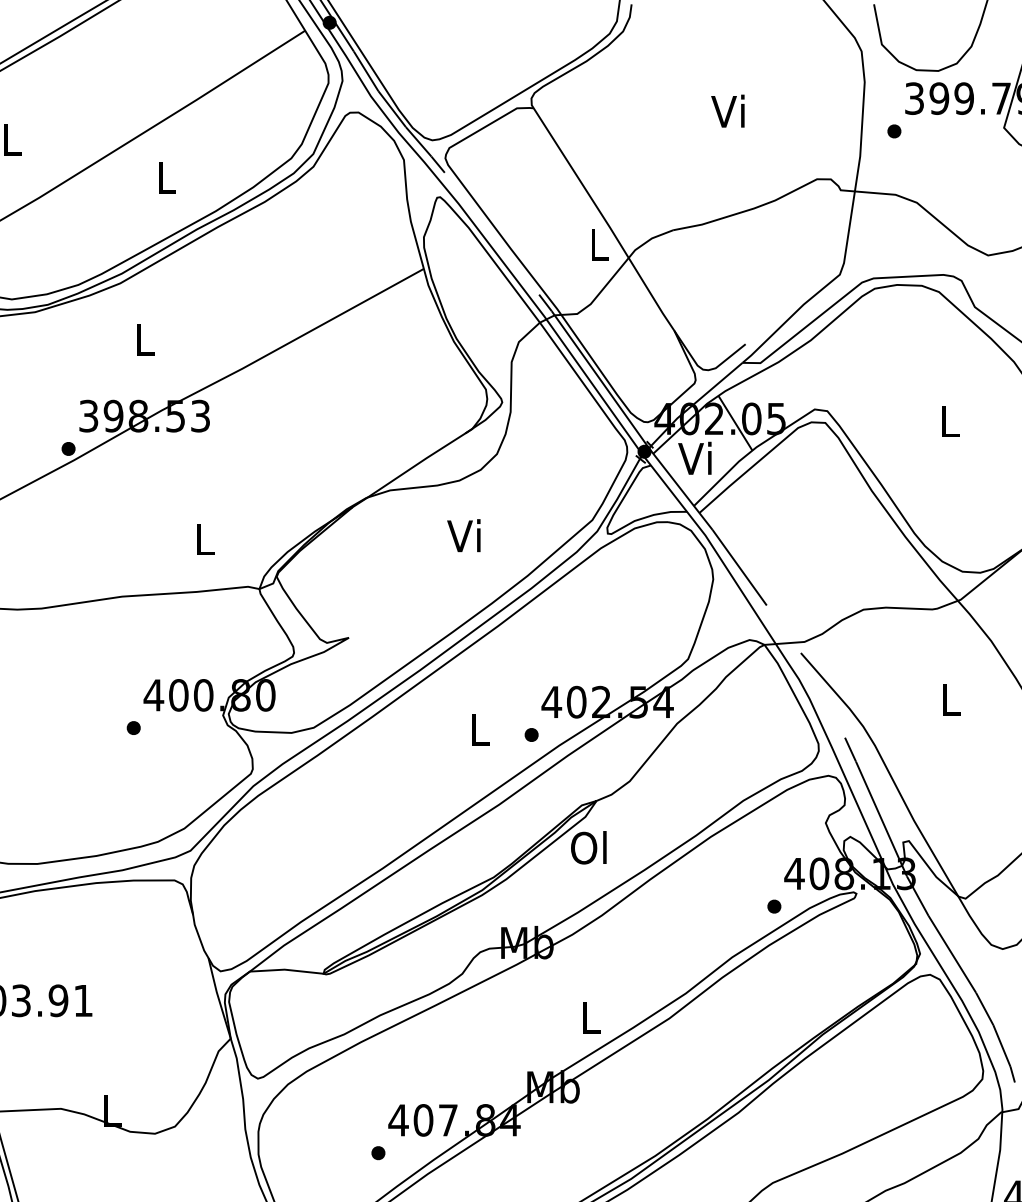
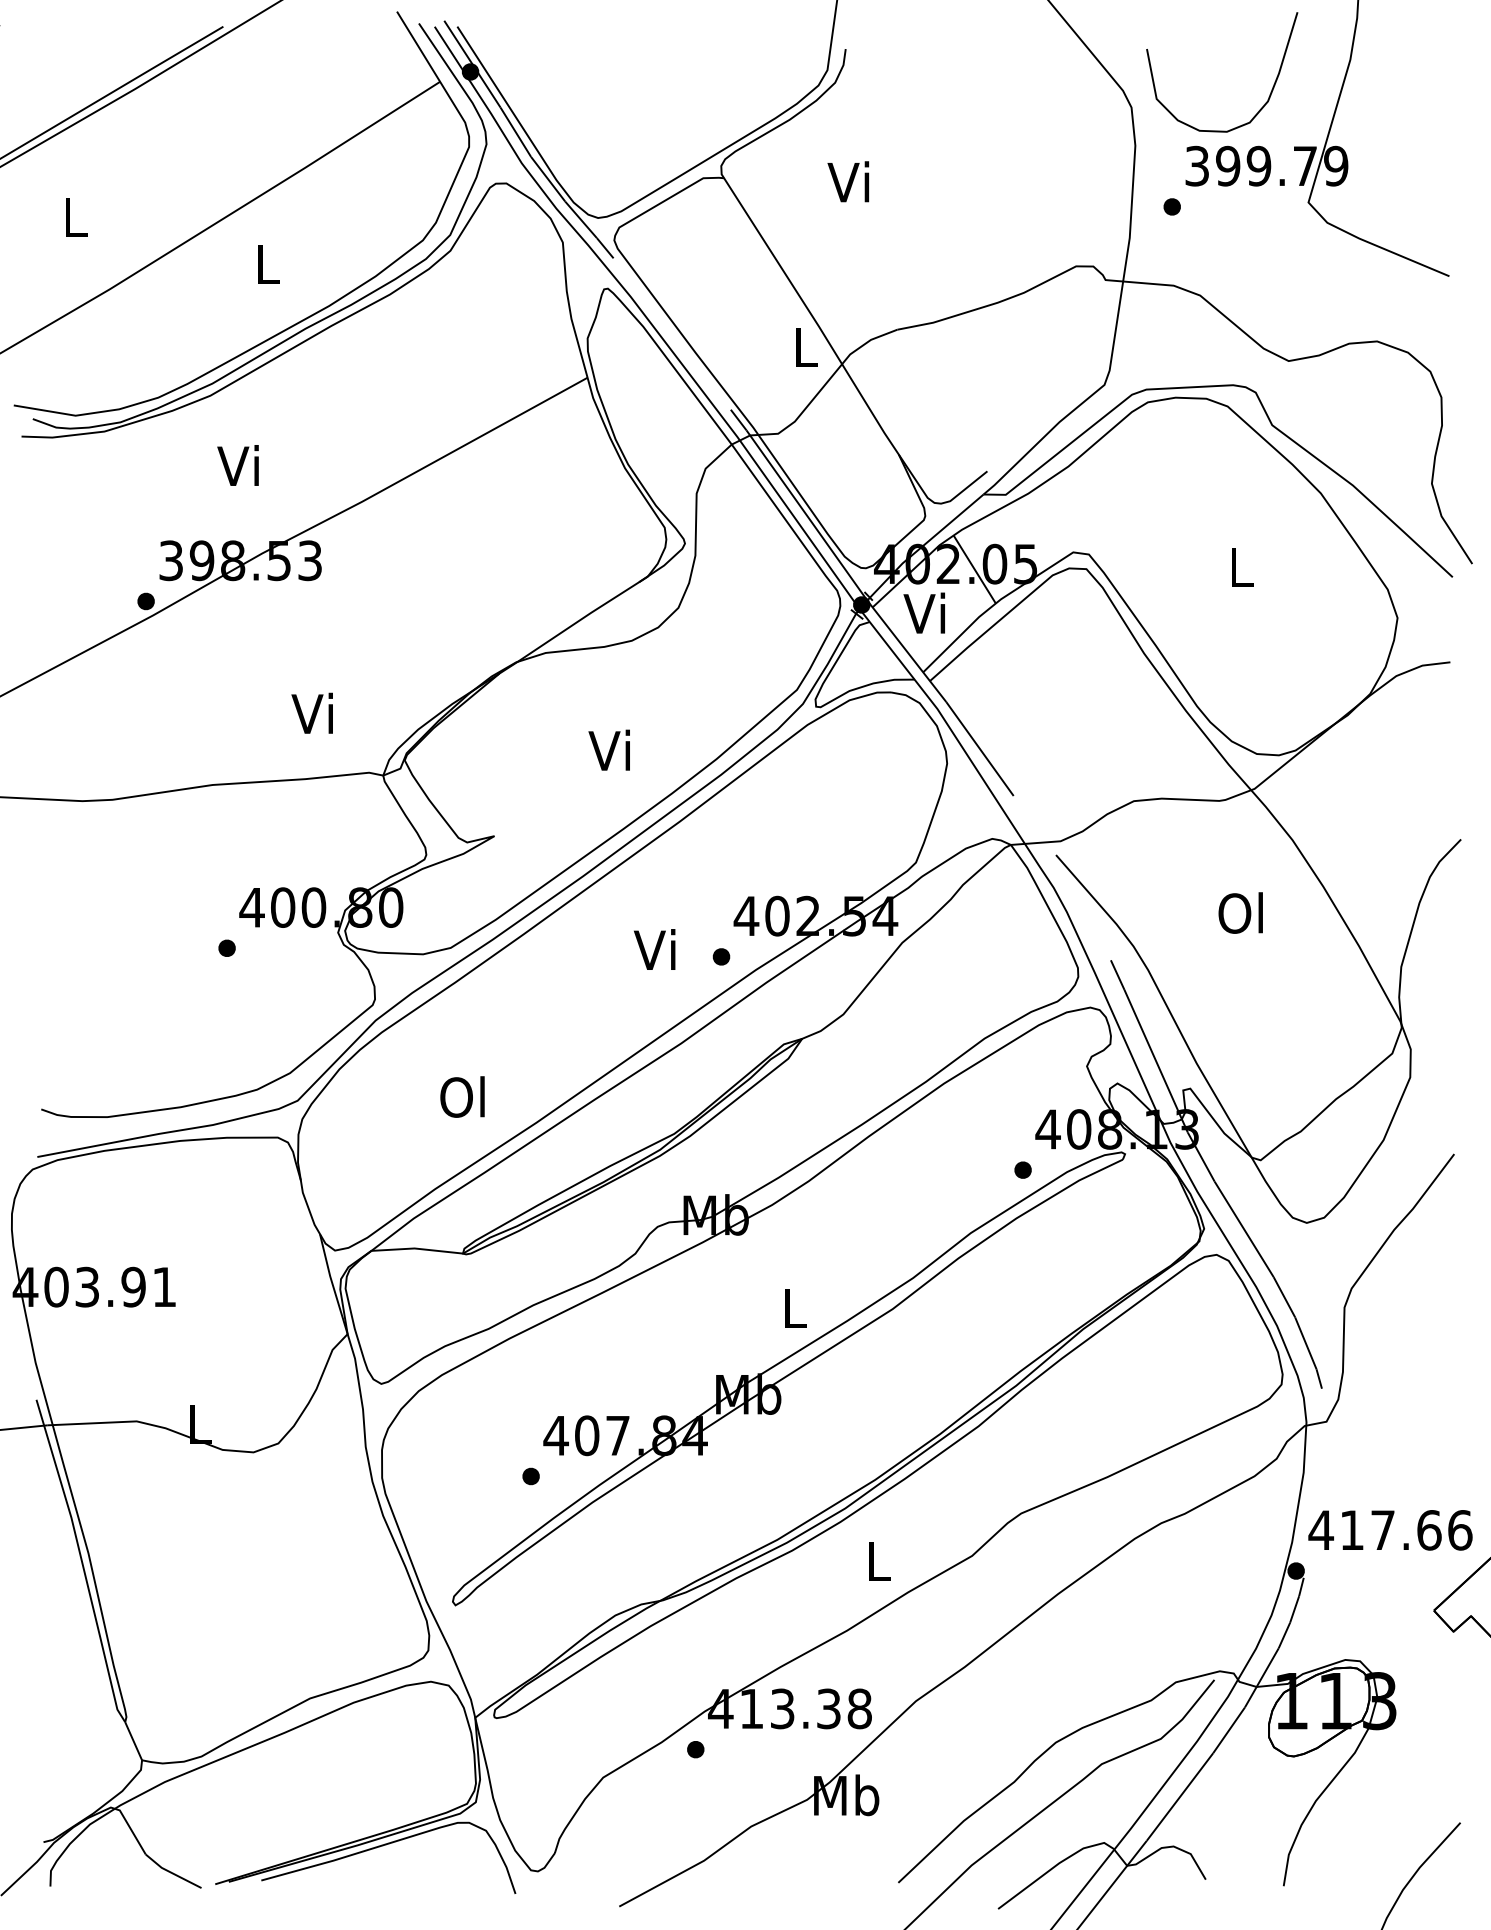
text: (728, 110) -> (848, 181), moved
text: (142, 339) -> (237, 465), L -> Vi
text: (463, 535) -> (608, 749), moved
text: (201, 538) -> (311, 712), L -> Vi
text: (949, 699) -> (1240, 912), L -> Ol
text: (477, 729) -> (654, 949), L -> Vi
text: (588, 847) -> (462, 1096), moved

